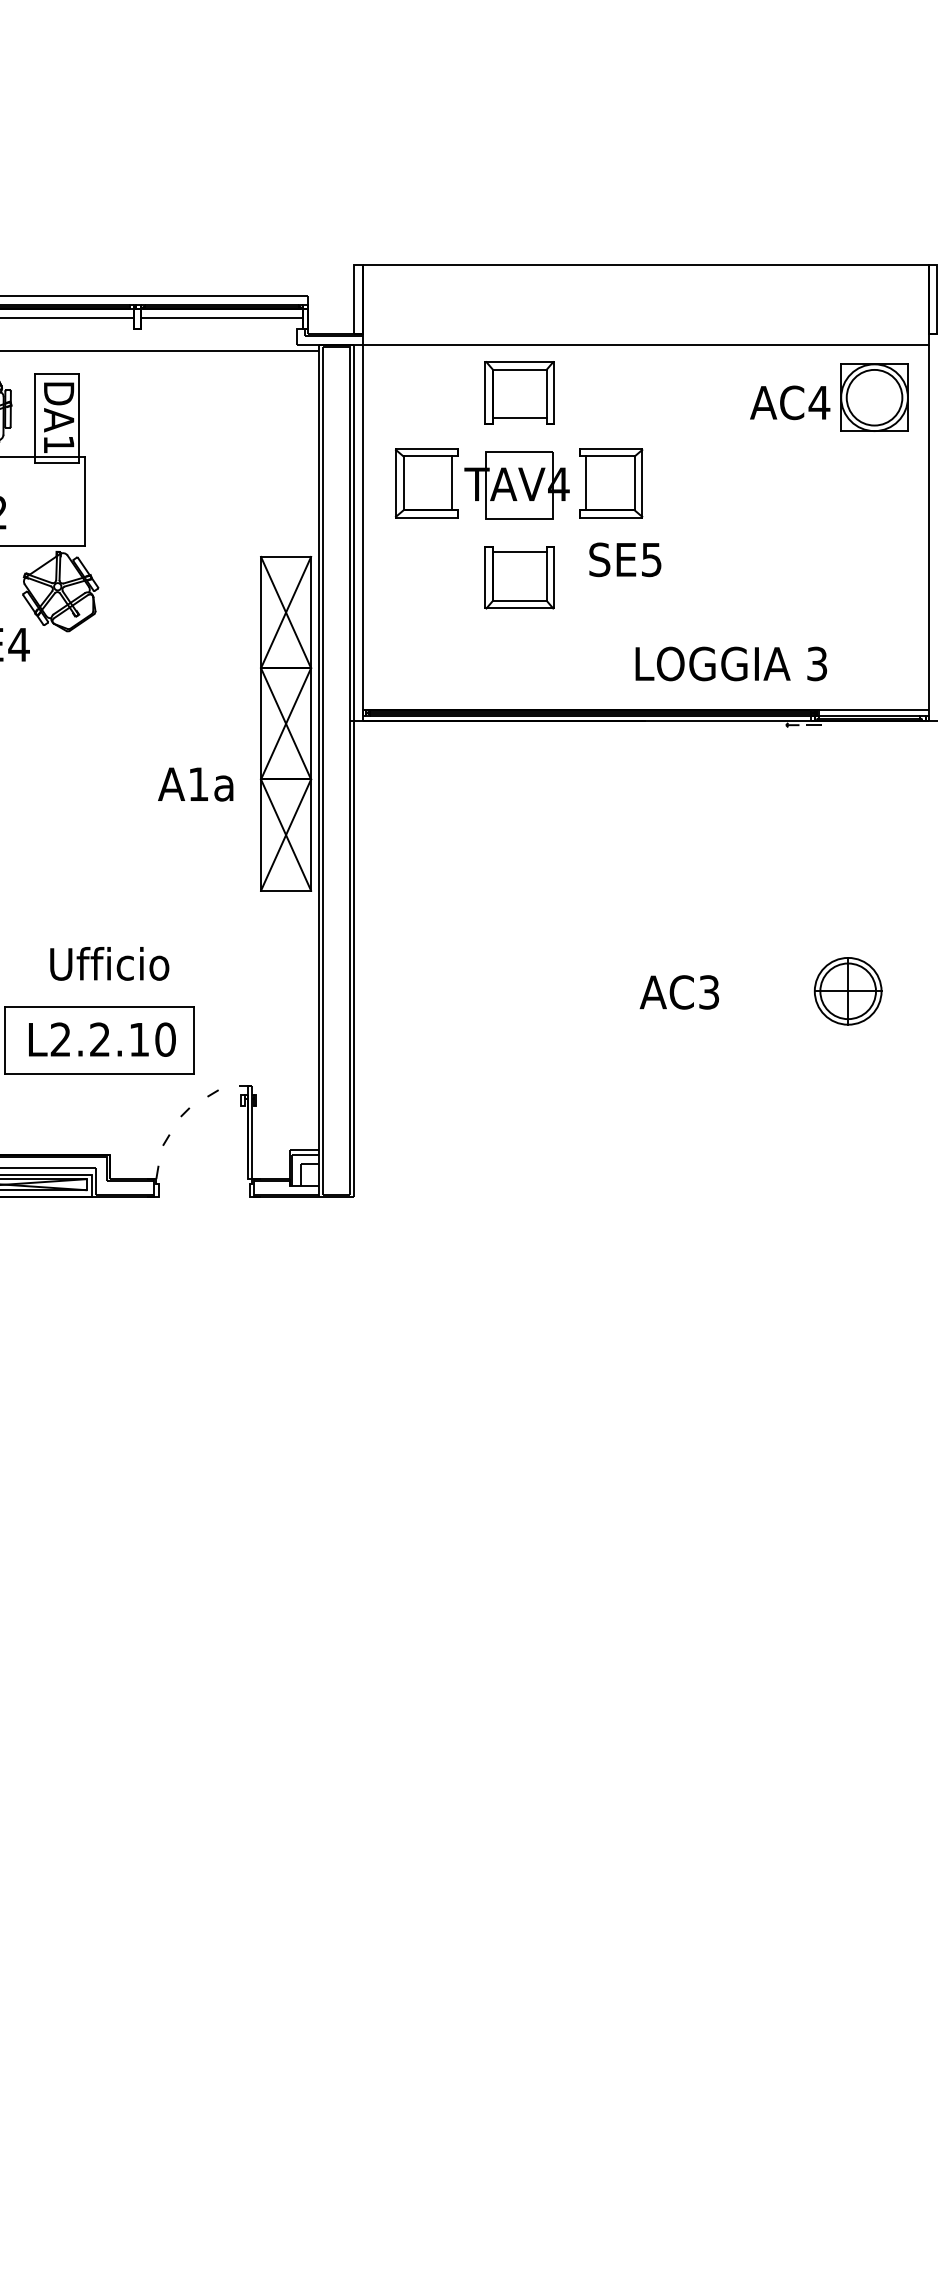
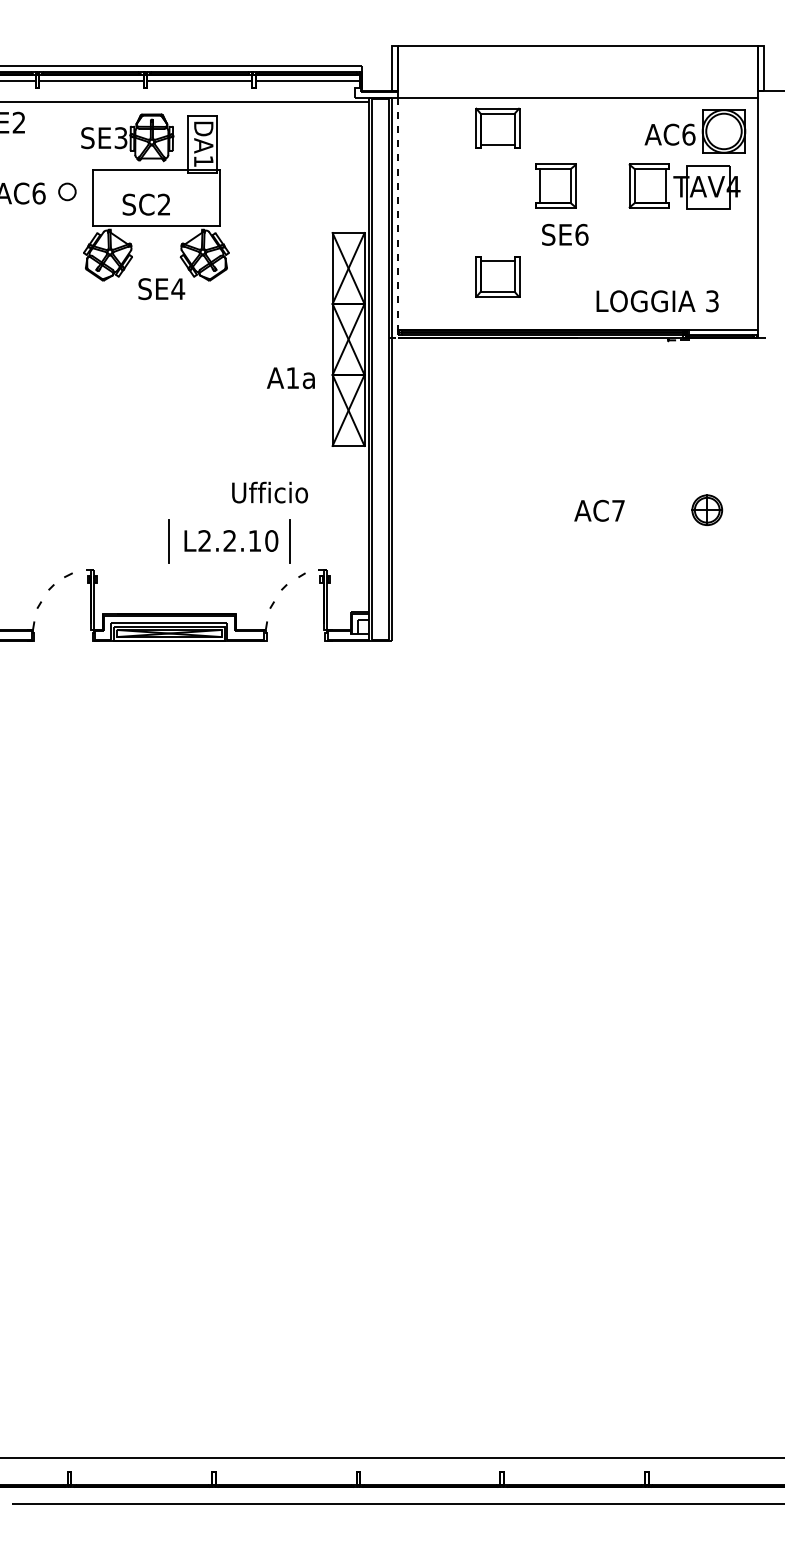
text: (818, 402) -> (688, 134), AC4 -> AC6
part: (481, 483) -> (684, 186), moved
line: (362, 540) -> (397, 222), solid -> dashed
text: (651, 559) -> (581, 234), SE5 -> SE6
part: (519, 576) -> (497, 276), moved
text: (731, 664) -> (657, 301), moved
text: (108, 963) -> (269, 492), moved
text: (709, 991) -> (618, 510), AC3 -> AC7
part: (848, 991) -> (707, 510), size x0.7
line: (99, 1005) -> (229, 519), removed
line: (99, 1074) -> (229, 563), removed

